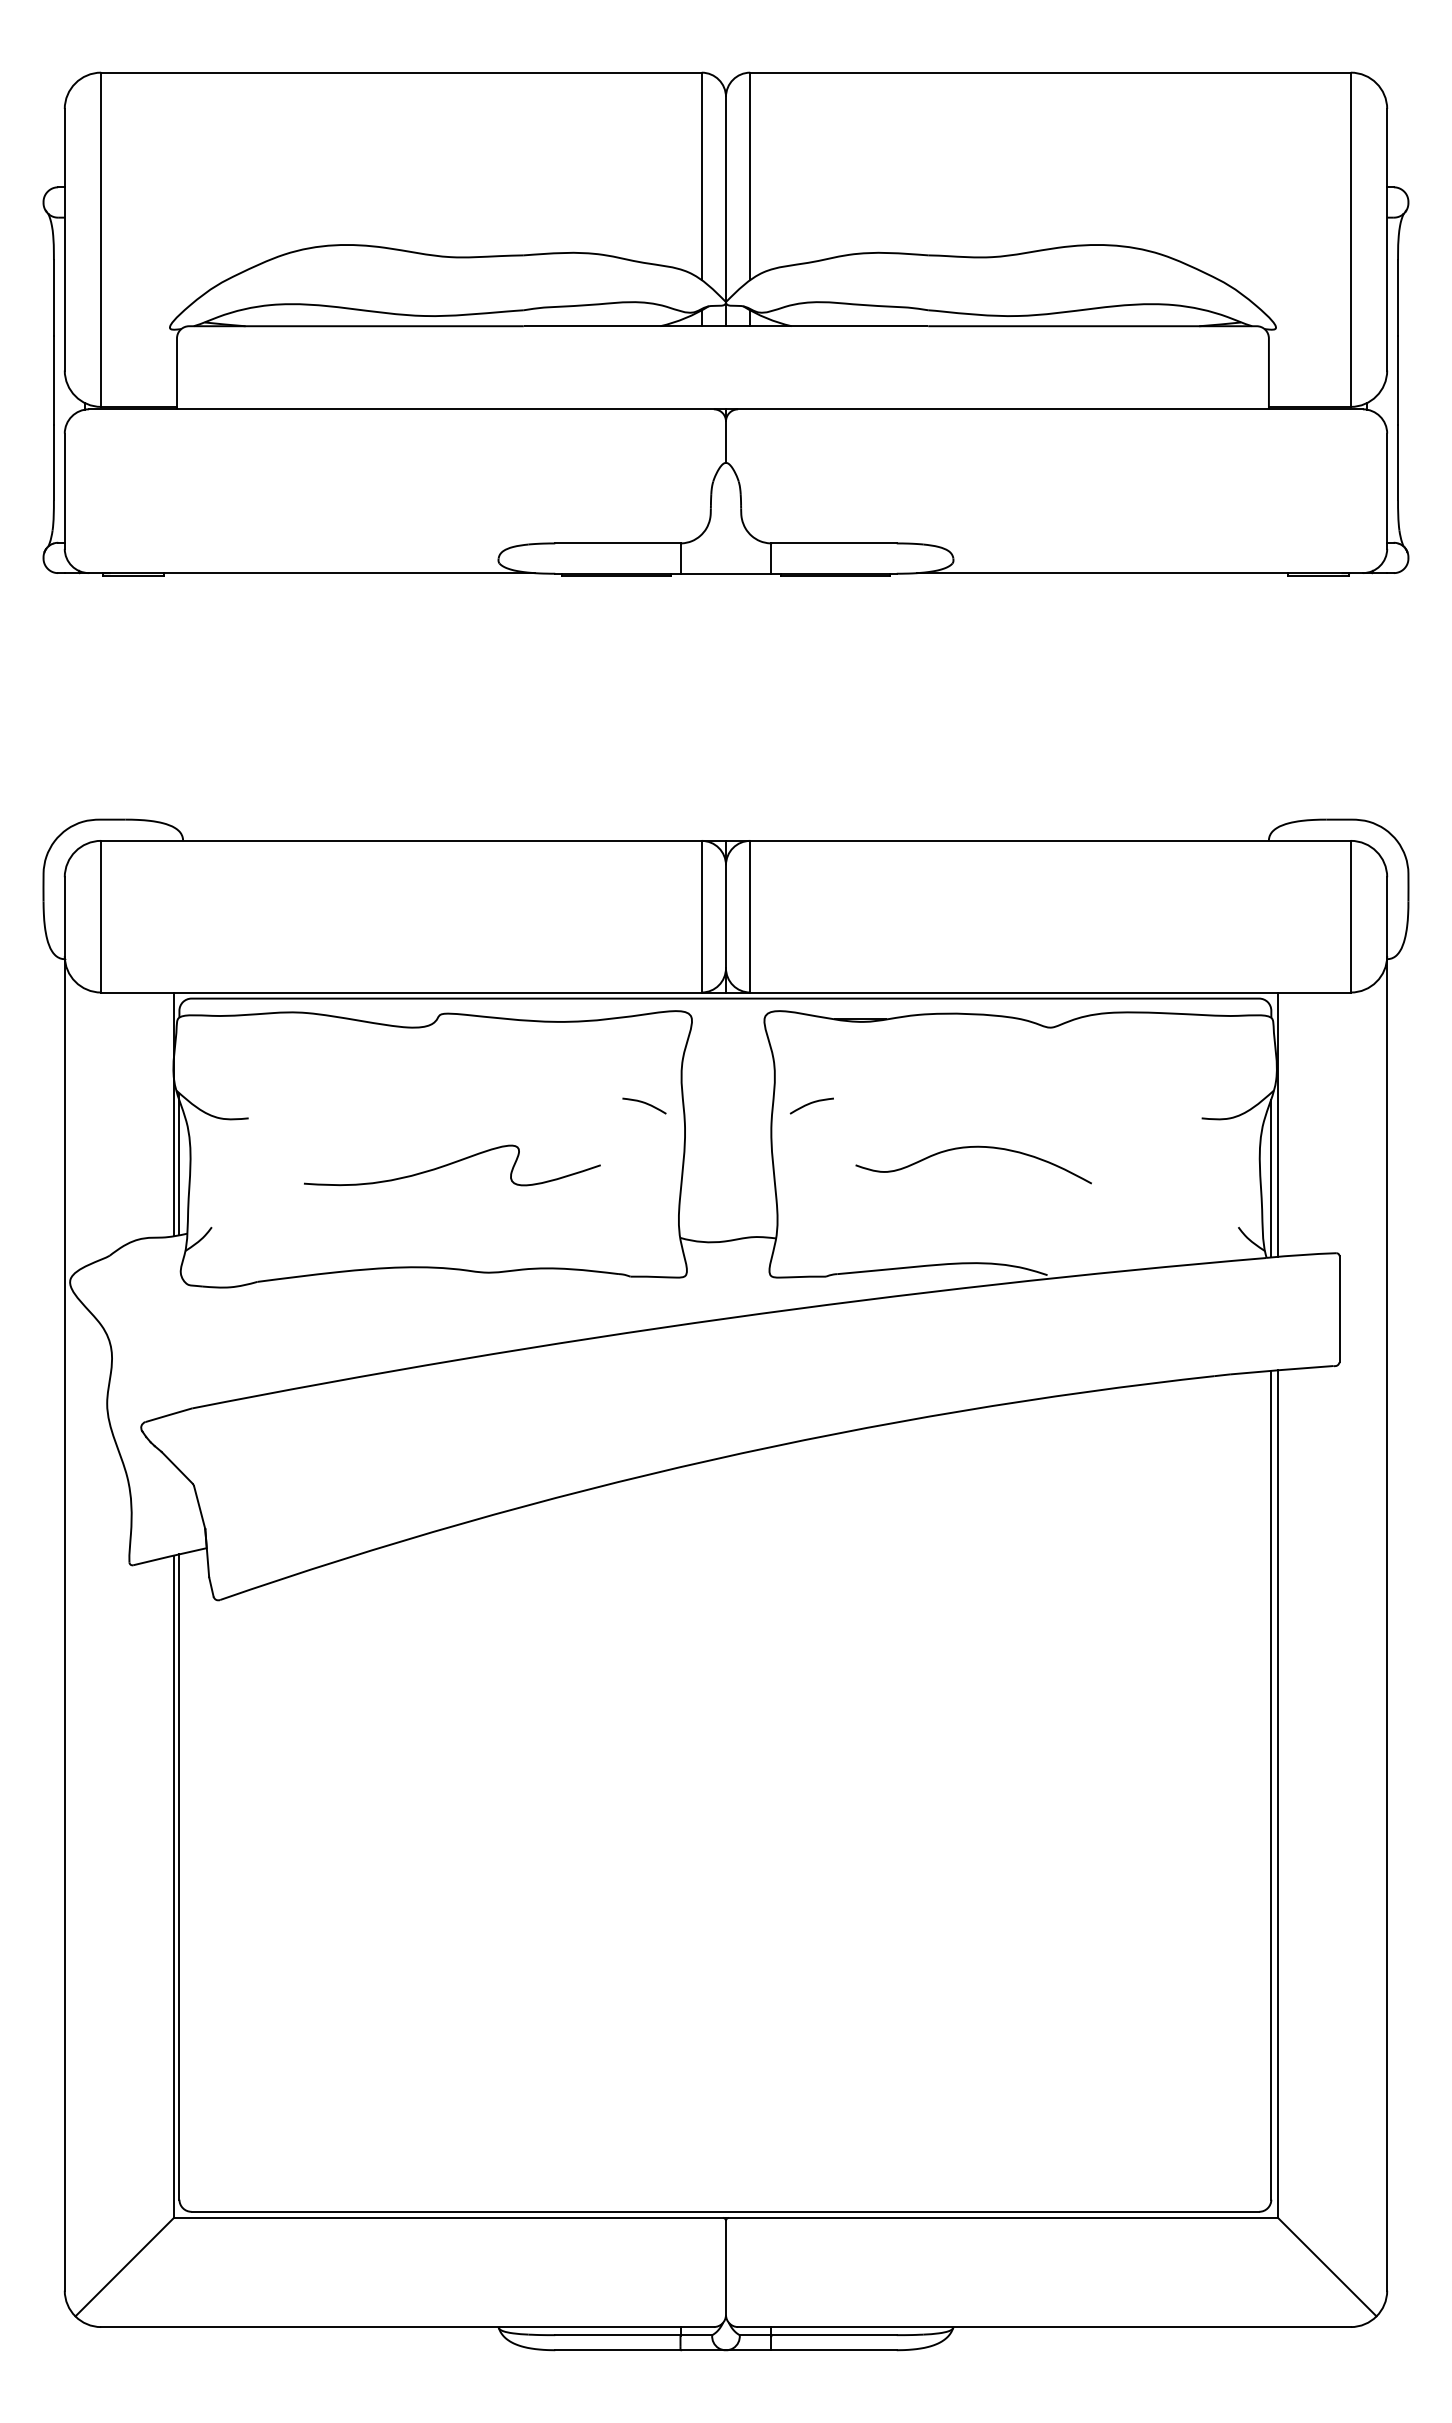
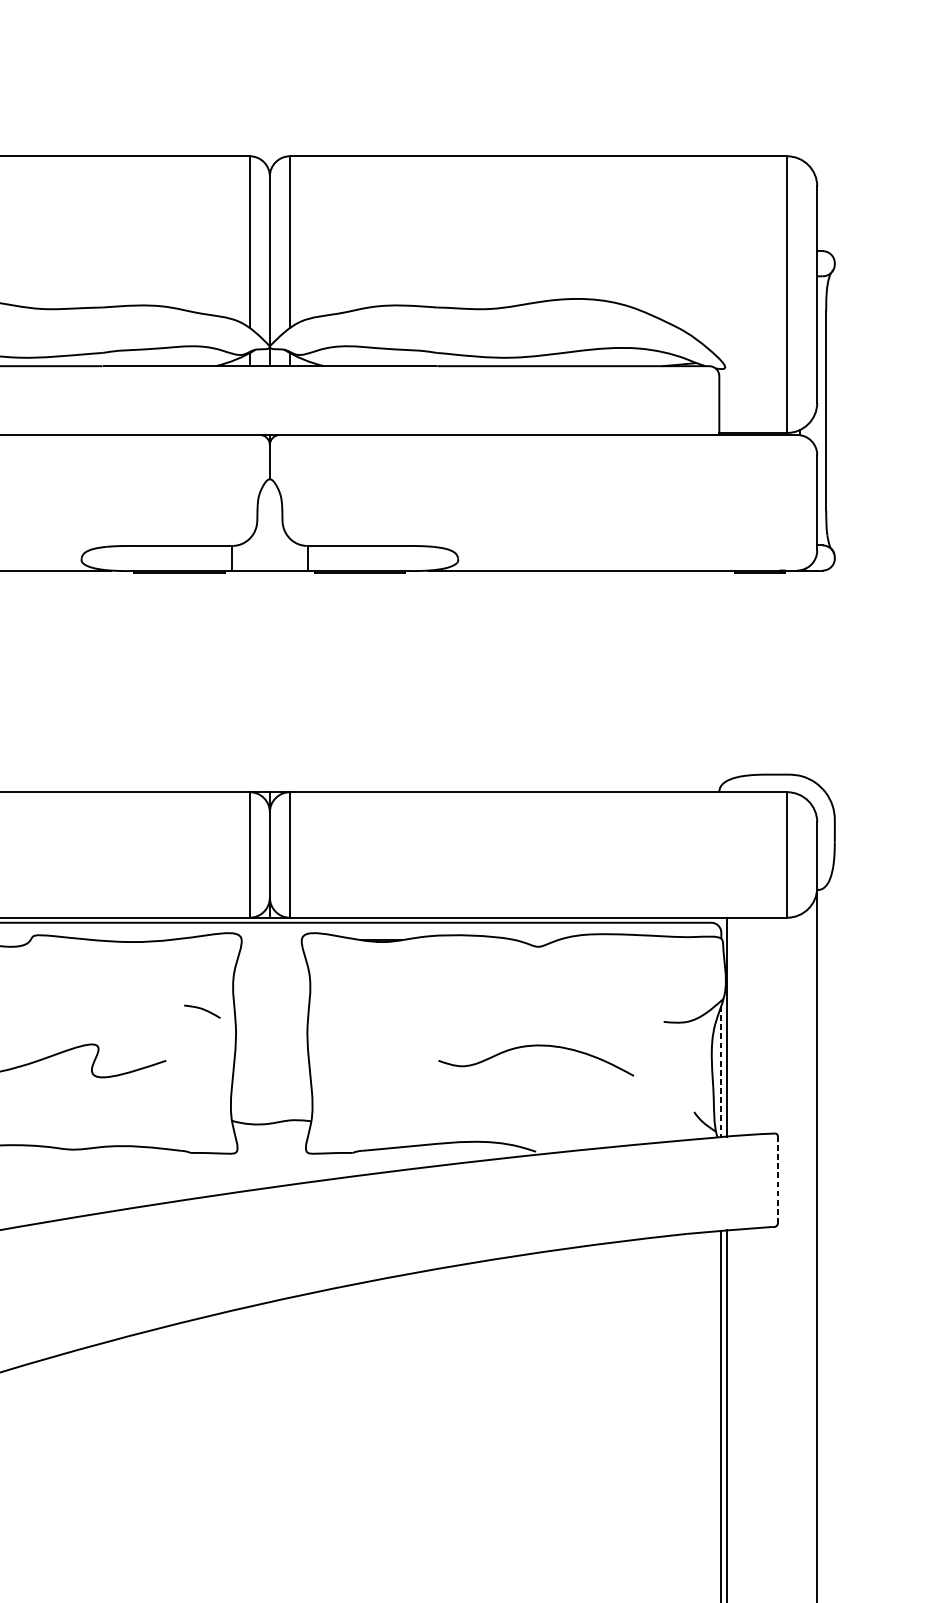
curve: (810, 1104) -> (339, 1010), removed
curve: (973, 1147) -> (536, 1046), moved
line: (1271, 1178) -> (721, 1071), solid -> dashed
line: (1339, 1309) -> (777, 1180), solid -> dashed

